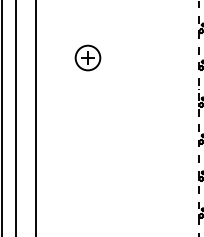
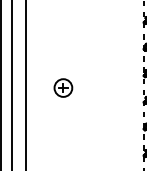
part: (87, 57) -> (63, 87), moved

